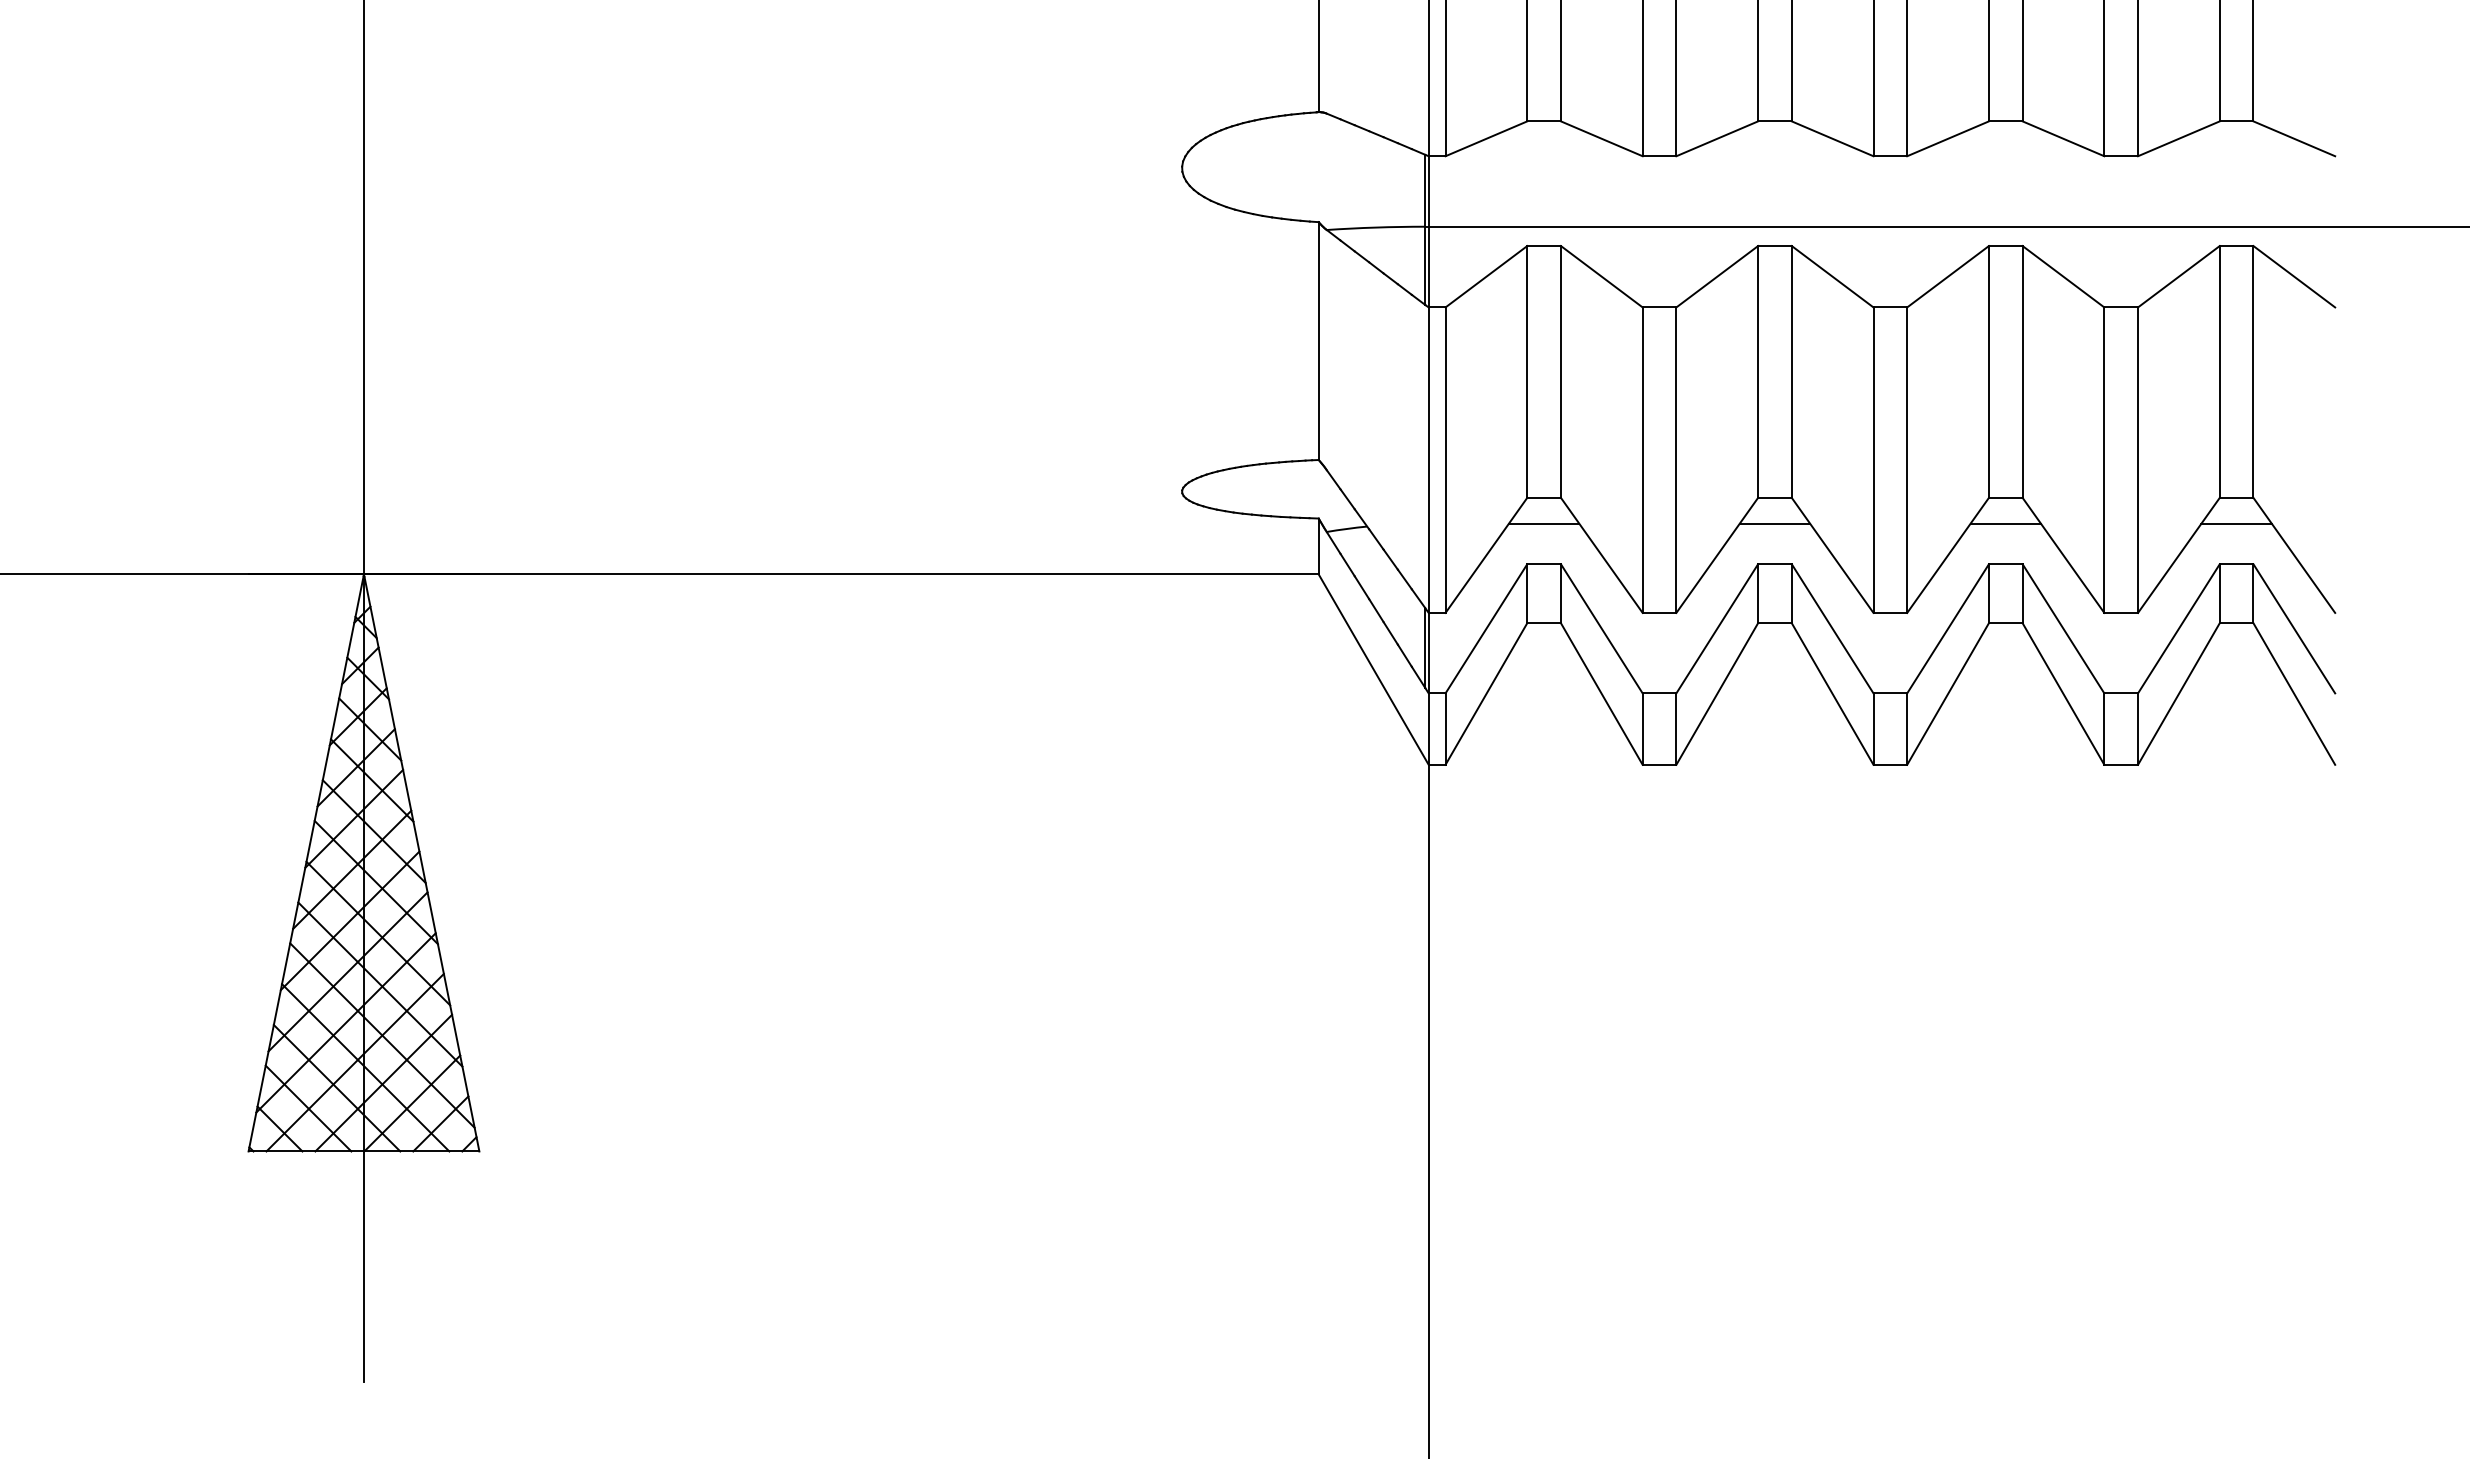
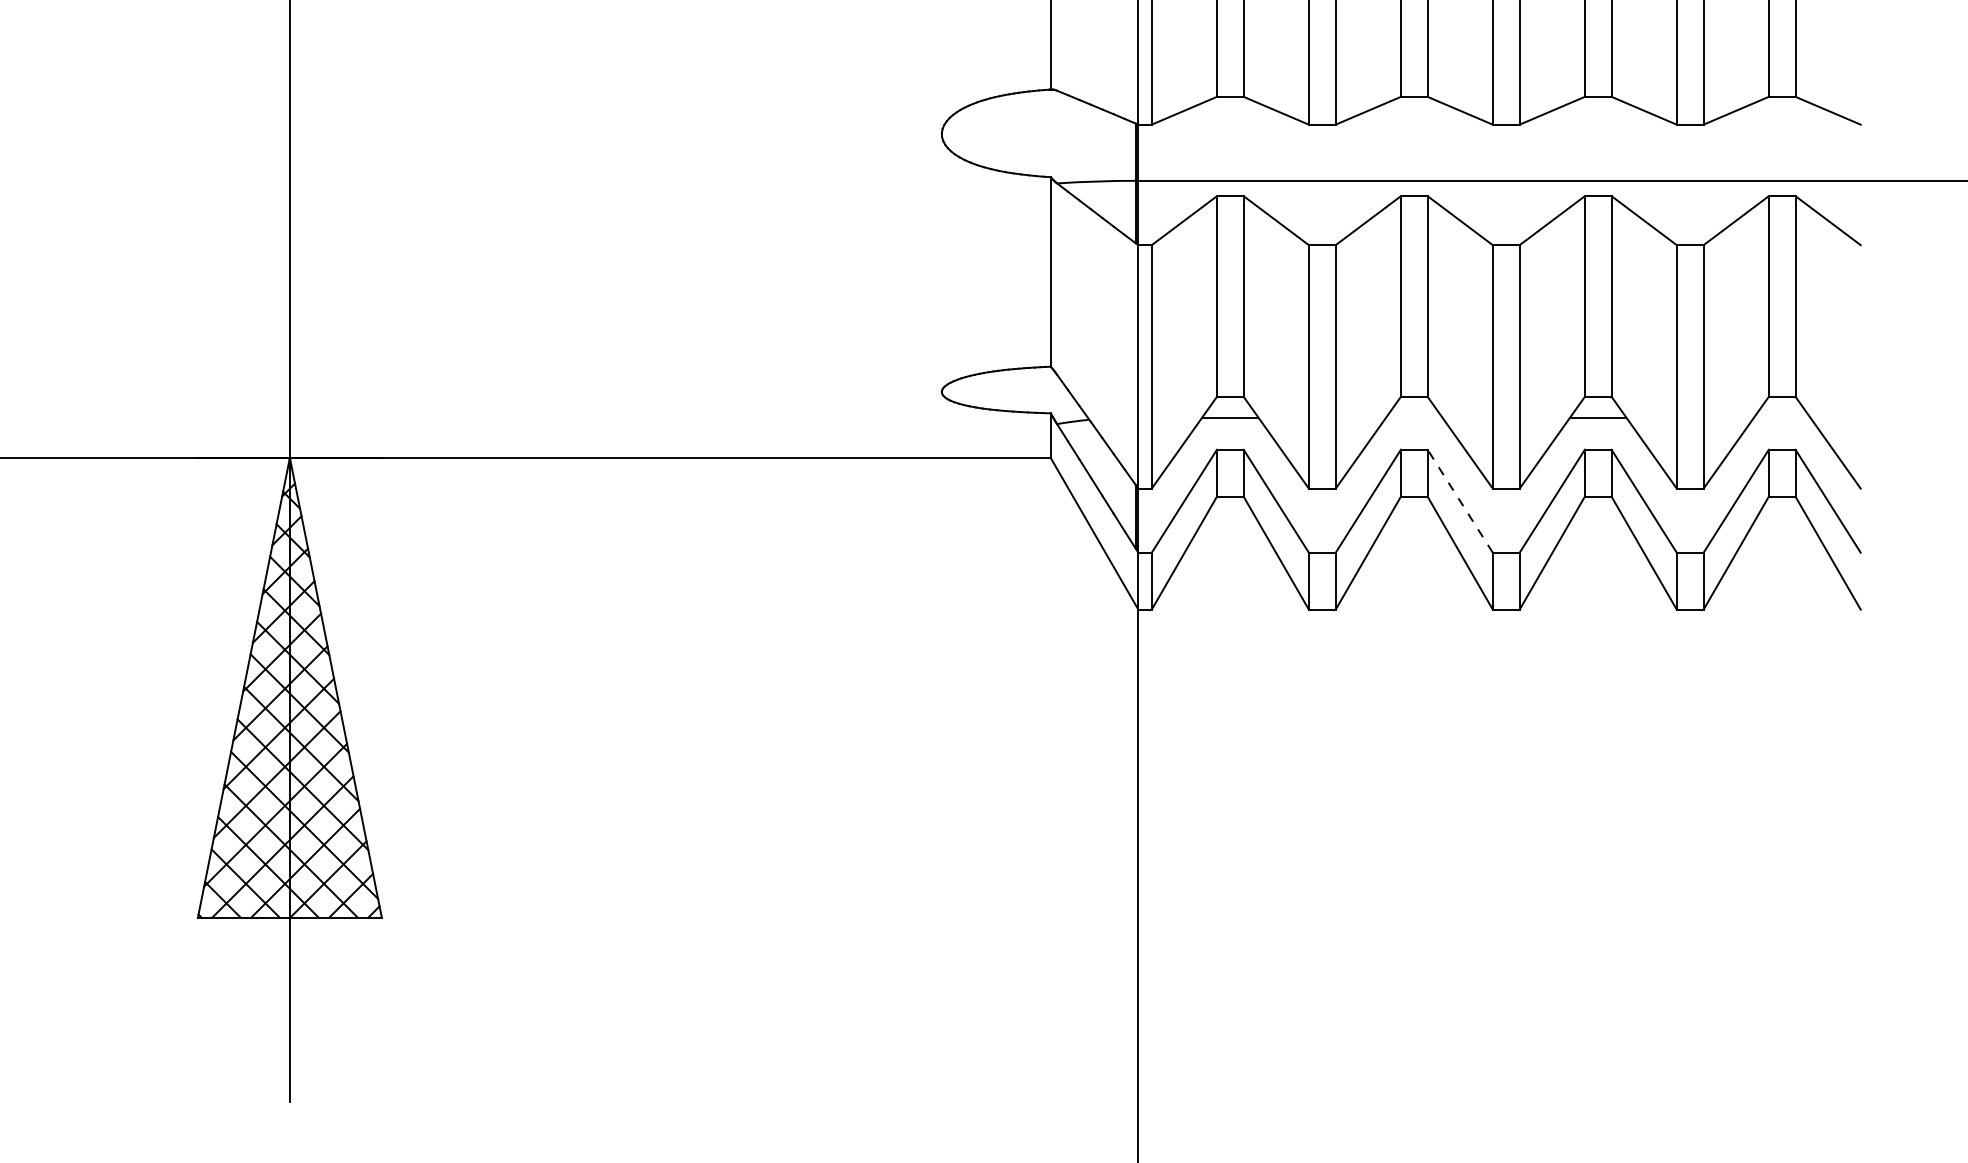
line: (1774, 523) -> (1413, 417), removed
line: (2236, 523) -> (1782, 417), removed
line: (1832, 628) -> (1460, 501), solid -> dashed

